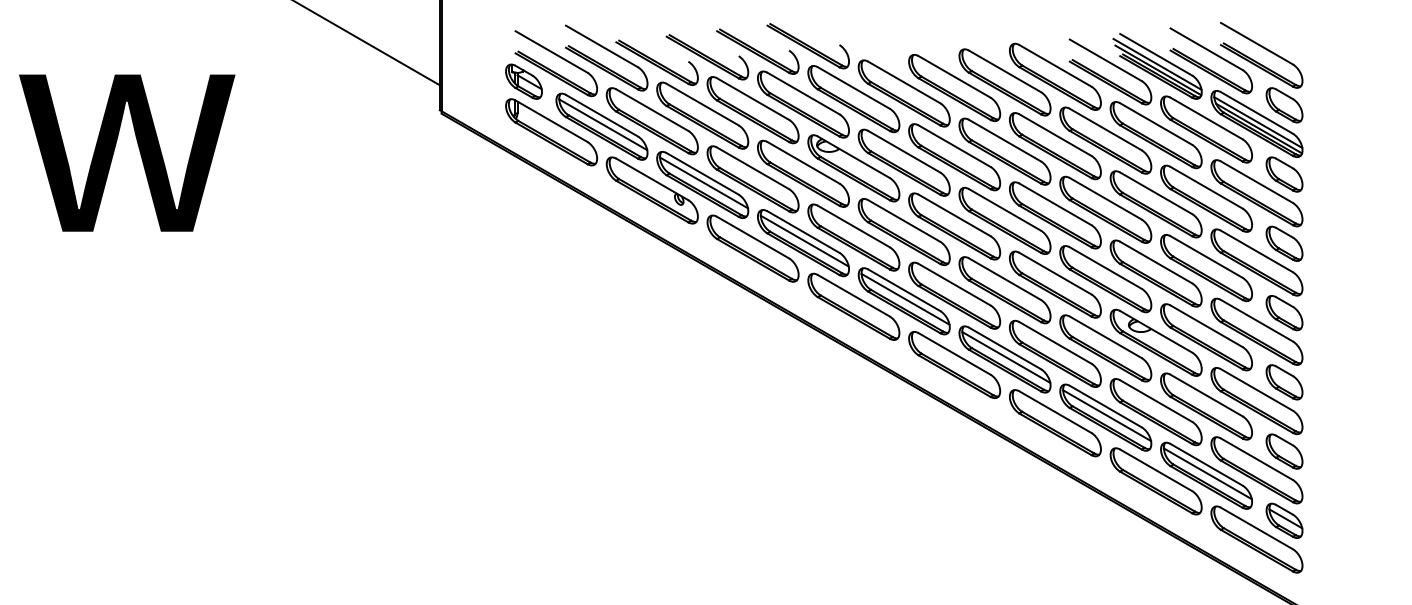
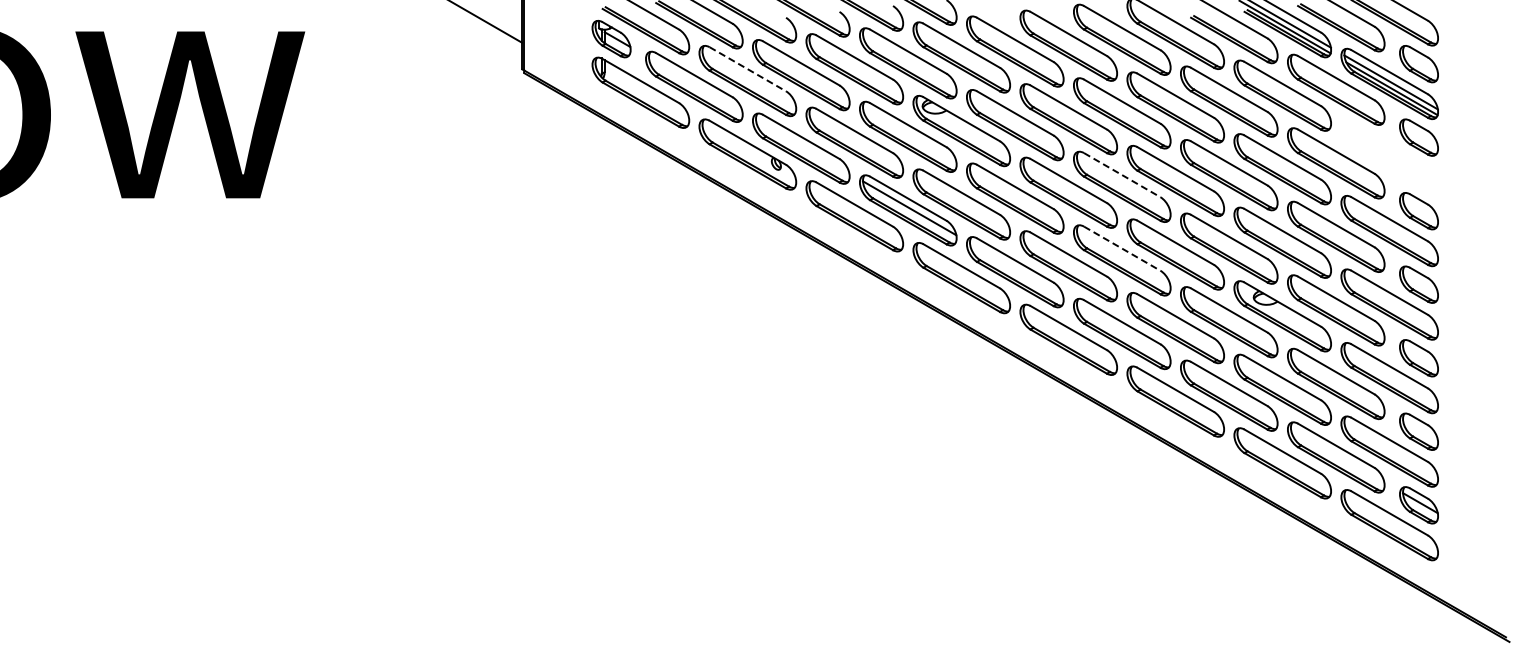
line: (652, 110) -> (748, 69), solid -> dashed
line: (603, 124) -> (695, 84), removed
line: (703, 182) -> (802, 146), removed
part: (1256, 193) -> (1389, 157), removed
line: (1005, 210) -> (1122, 175), solid -> dashed
line: (1005, 278) -> (1122, 248), solid -> dashed
line: (905, 299) -> (1016, 270), removed
line: (1006, 357) -> (1123, 331), removed
line: (1106, 415) -> (1230, 393), removed
line: (1207, 473) -> (1337, 455), removed

